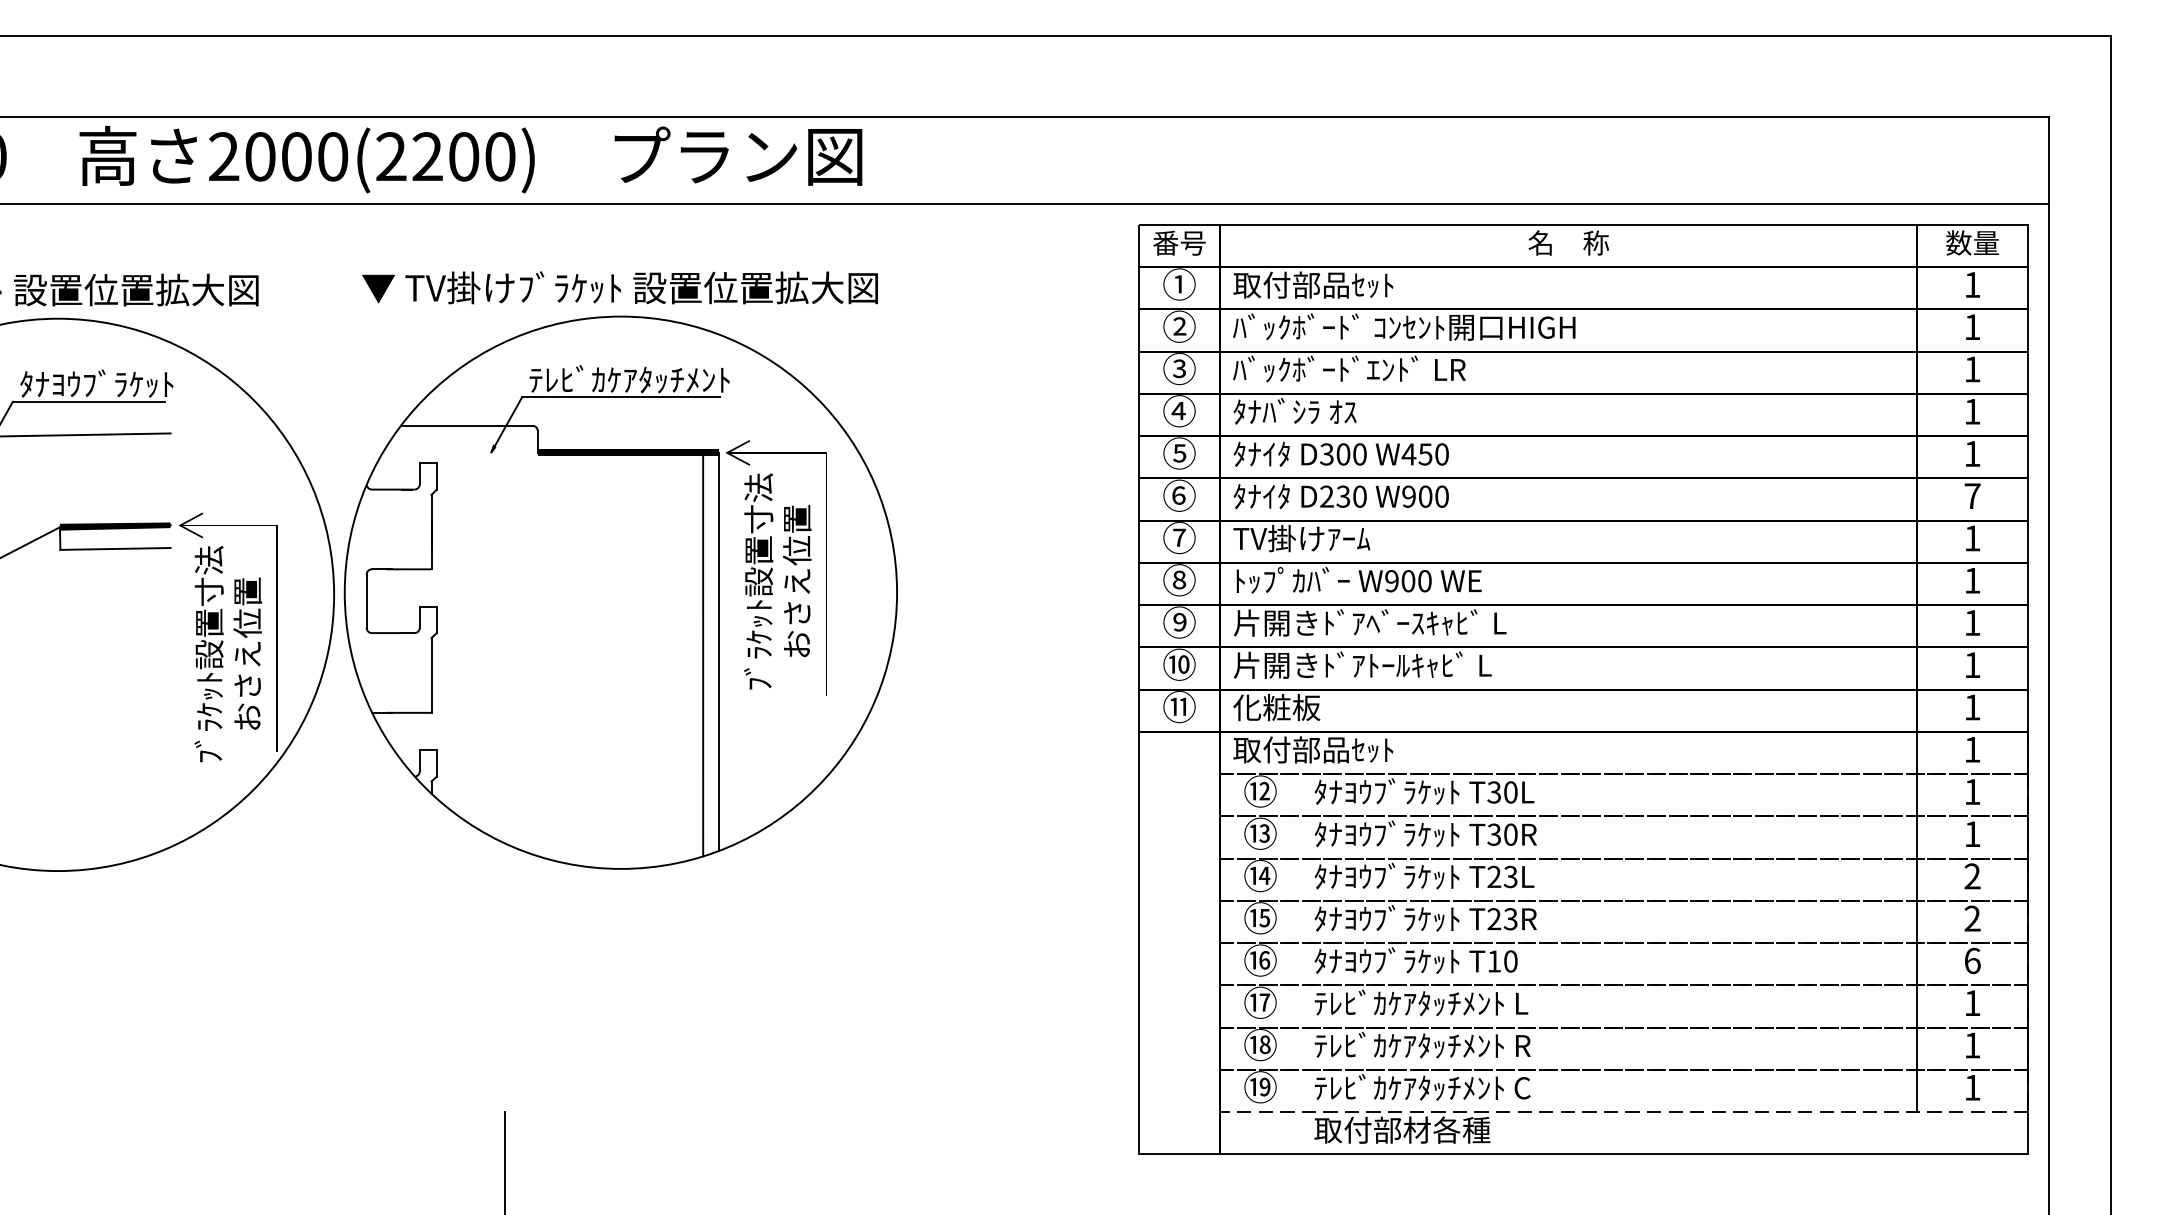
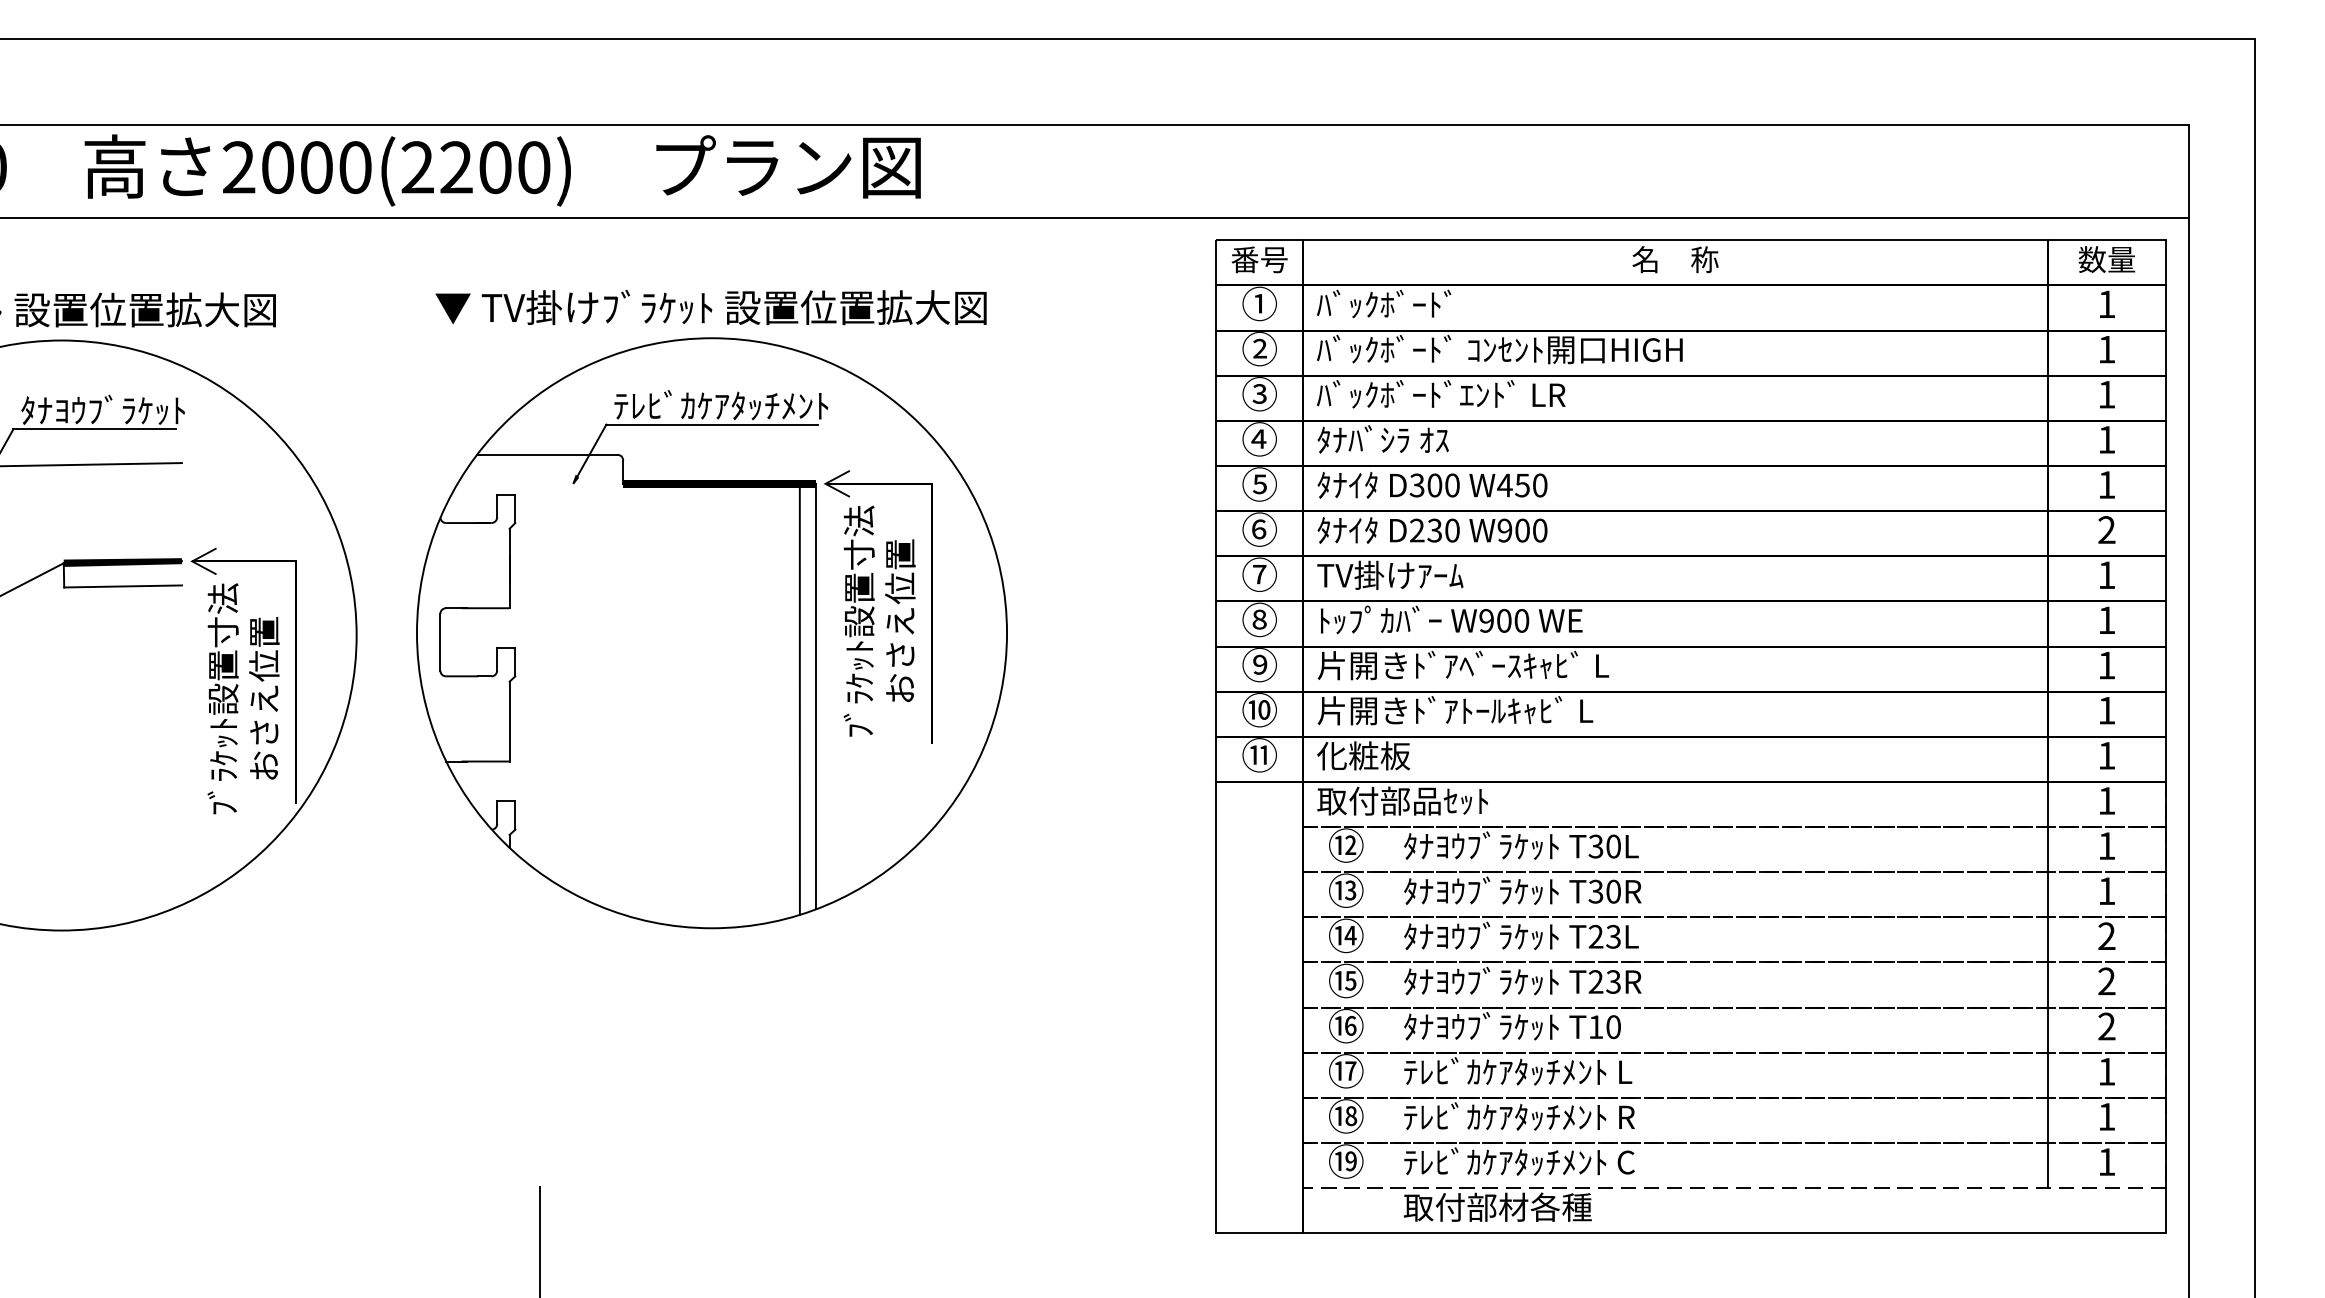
text: (1313, 285) -> (1402, 304), 取付部品ｾｯﾄ -> ﾊﾞｯｸﾎﾞｰﾄﾞ
text: (1972, 495) -> (2106, 529), 7 -> 2
part: (620, 570) -> (711, 609), moved
text: (1972, 960) -> (2106, 1026), 6 -> 2

